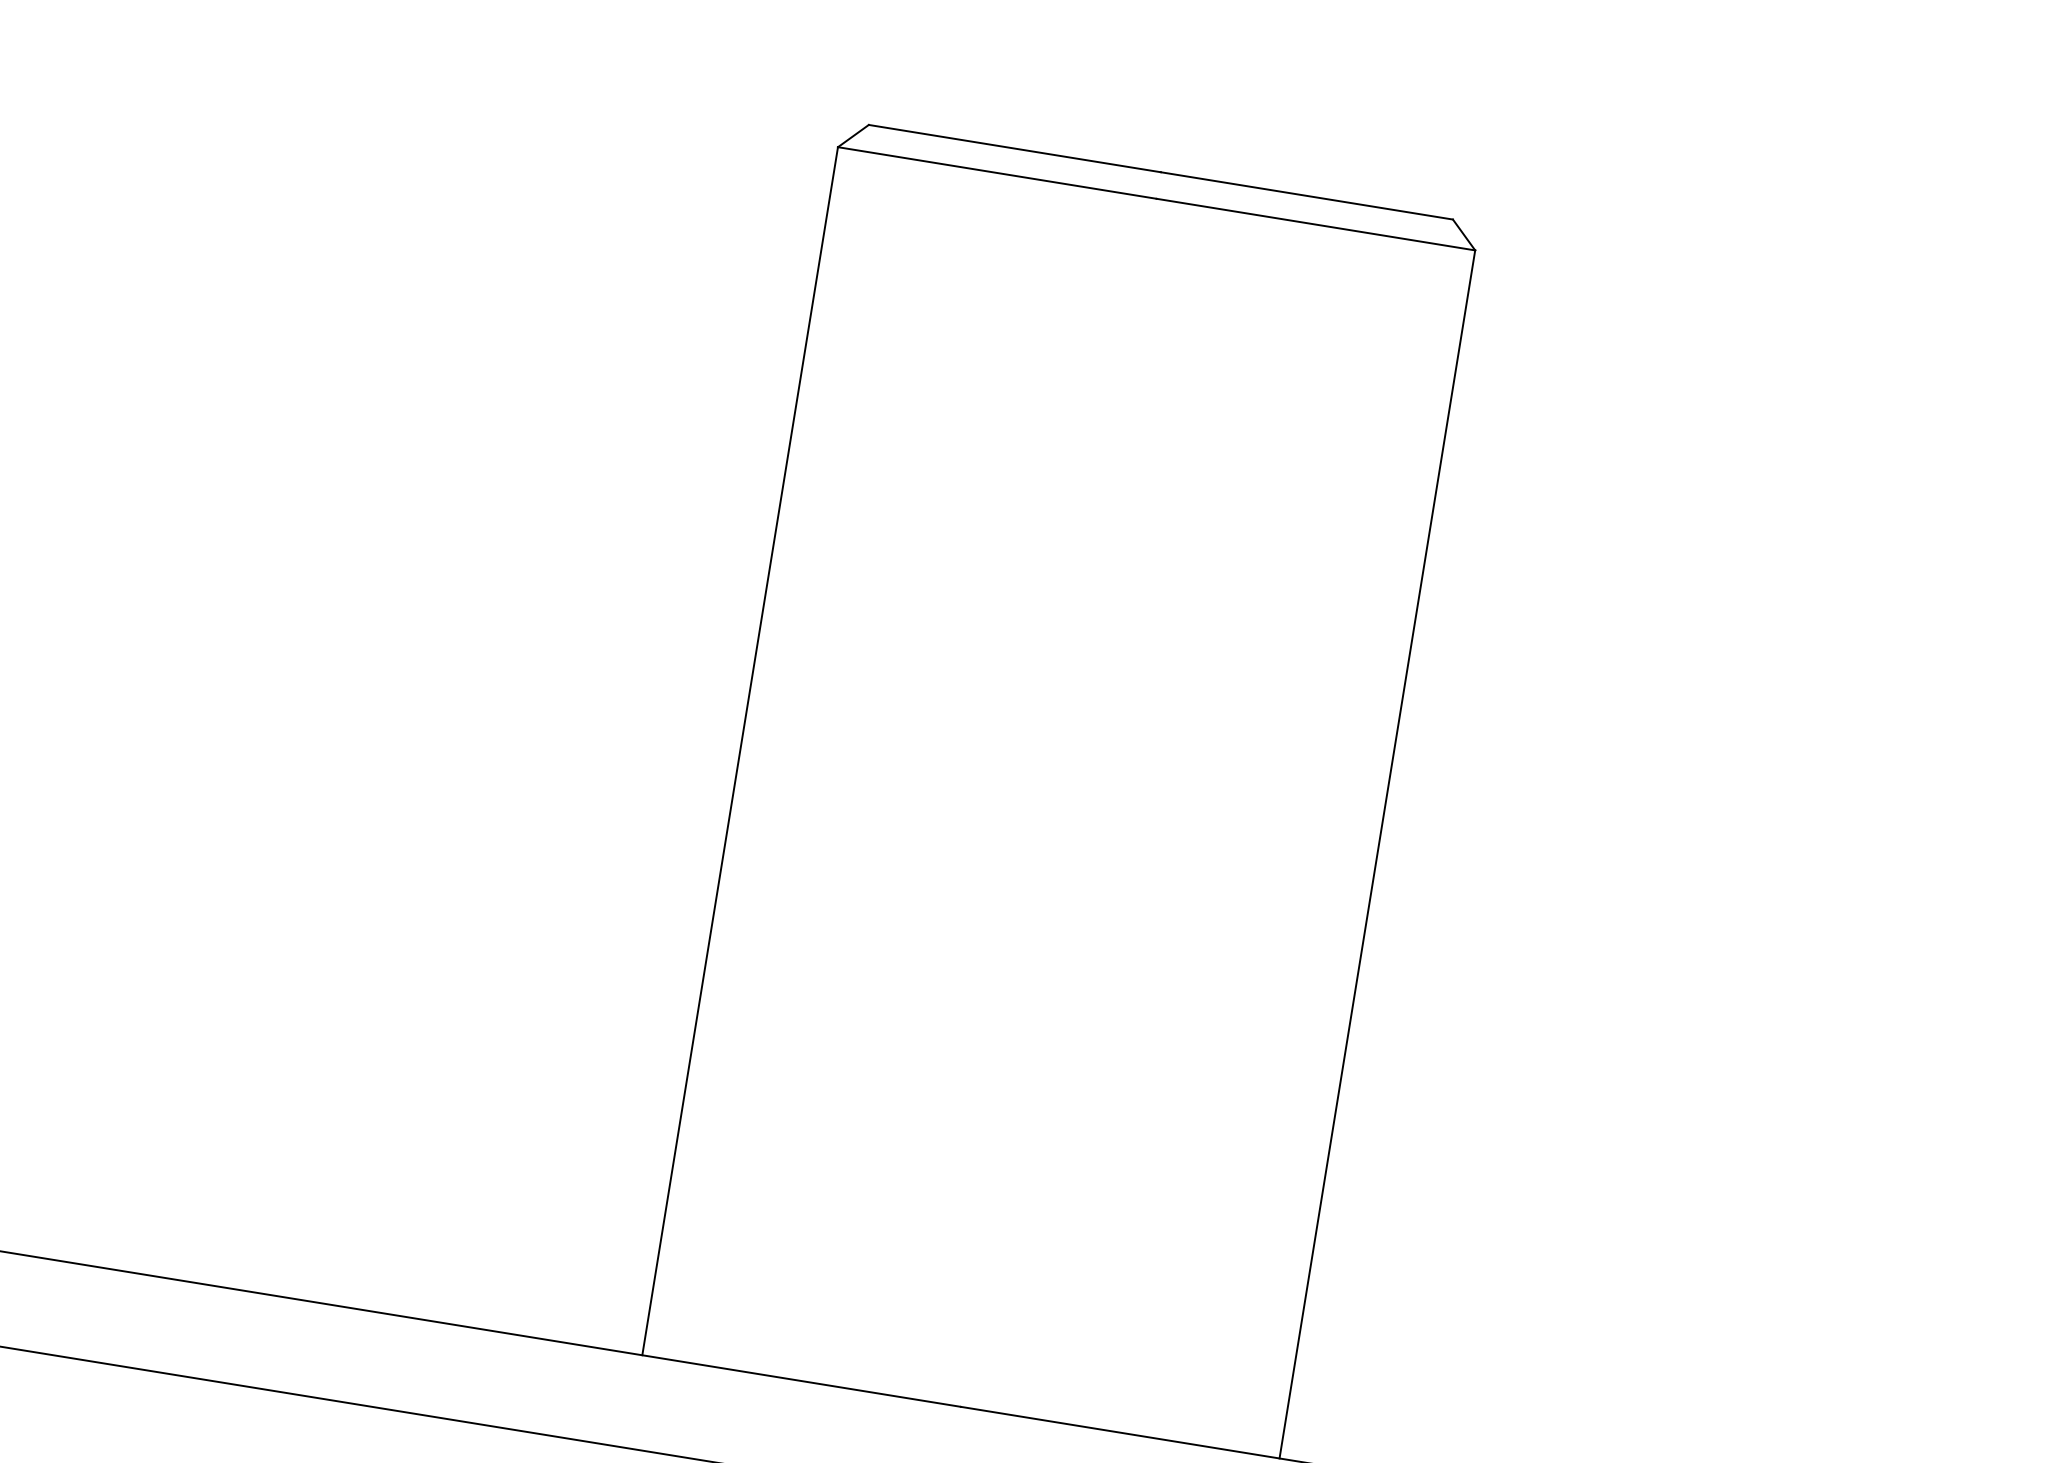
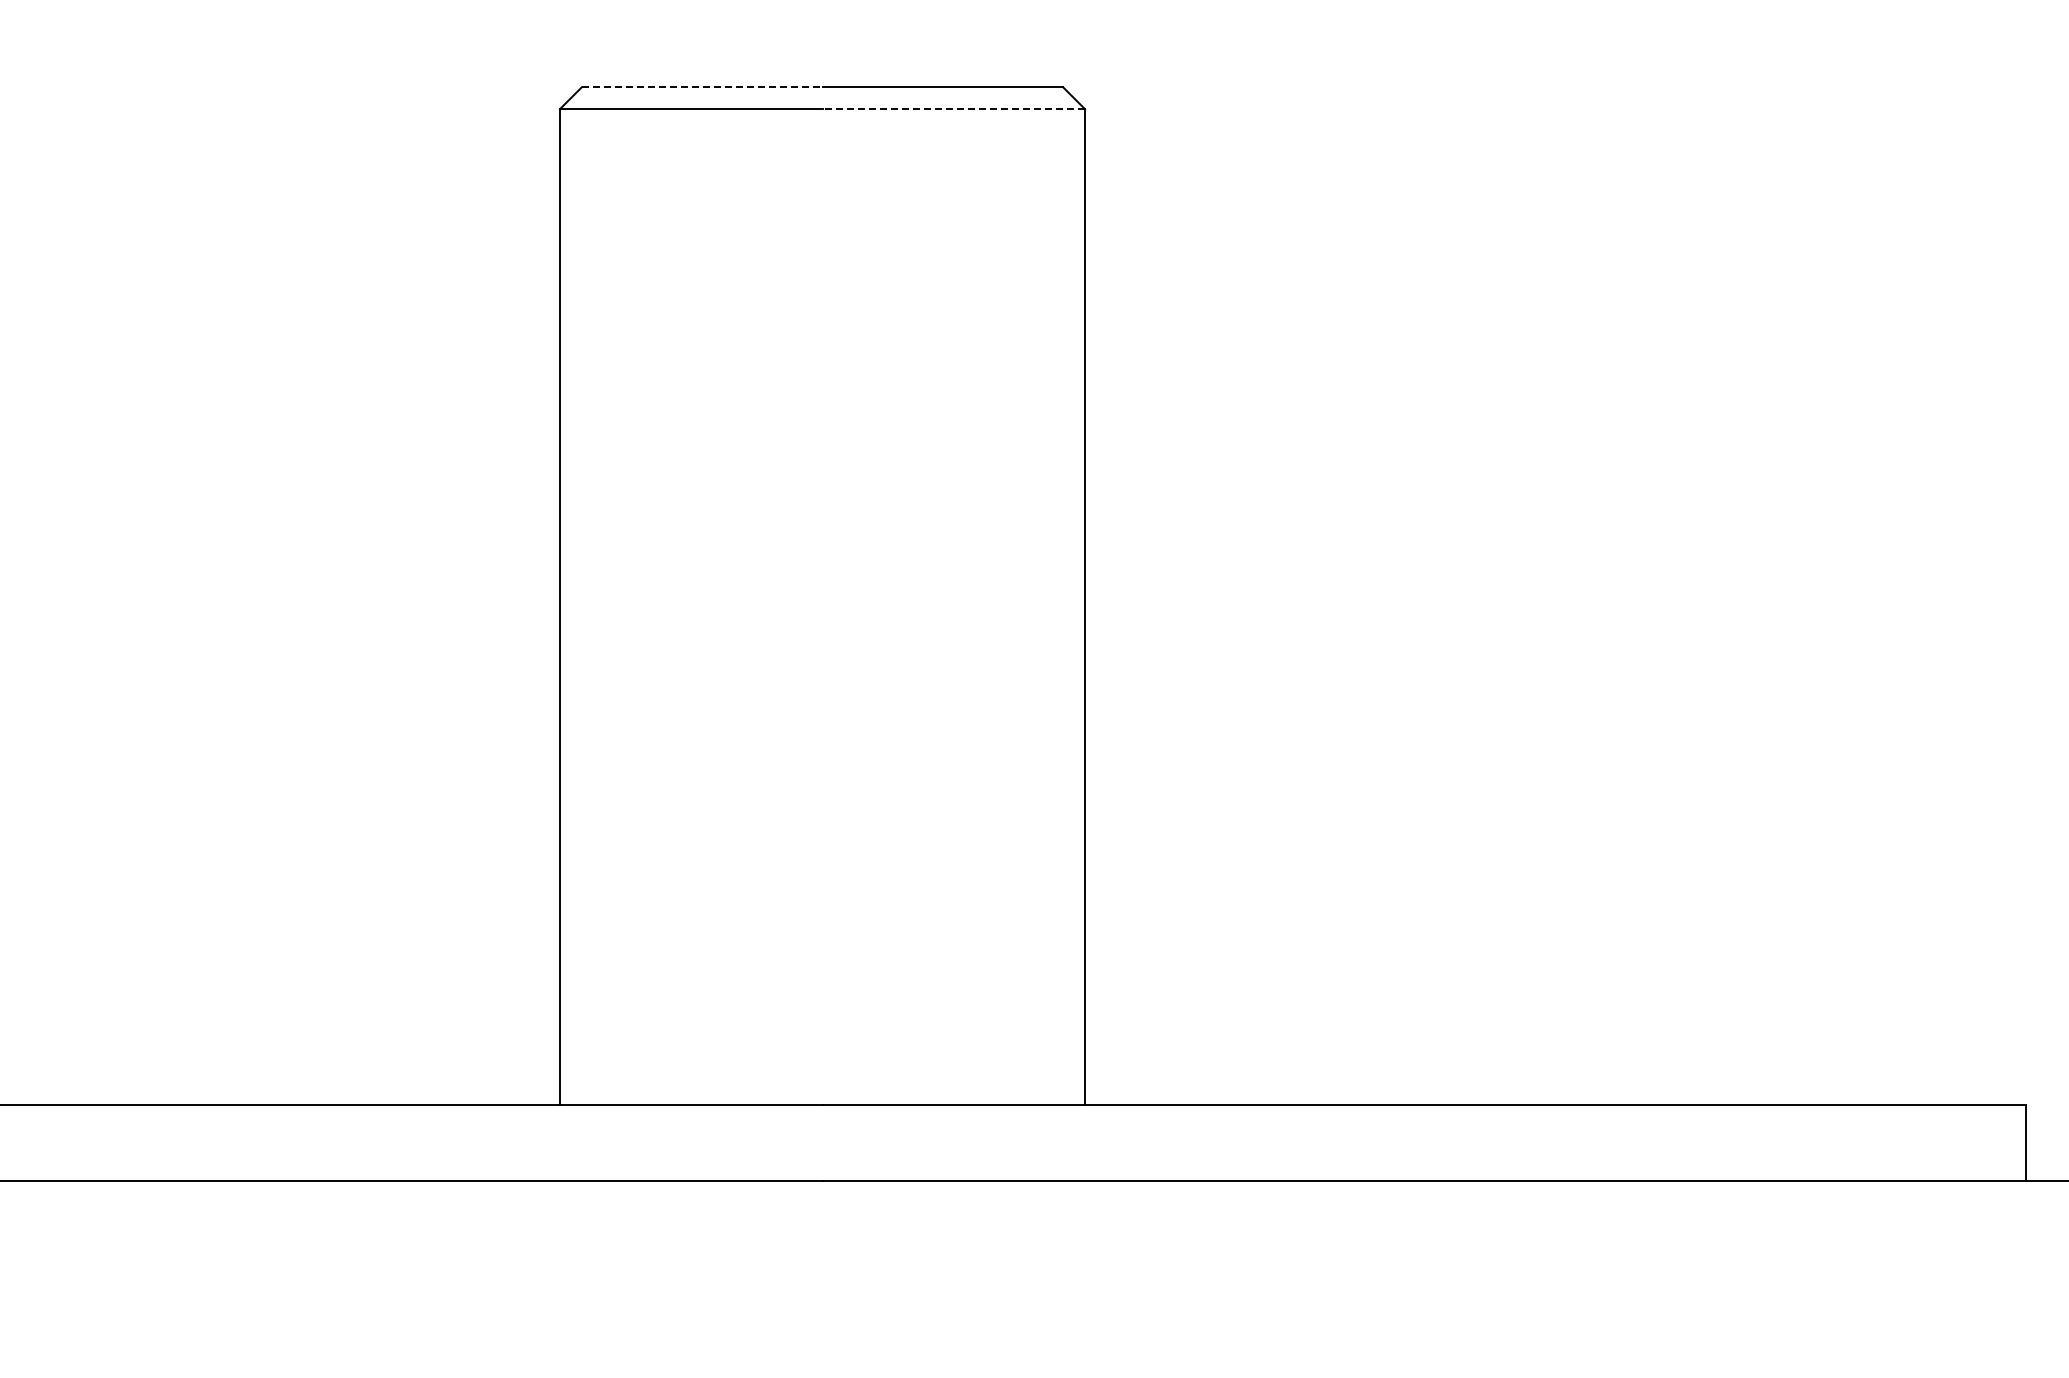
line: (1015, 148) -> (702, 87), solid -> dashed
line: (1315, 224) -> (953, 109), solid -> dashed

